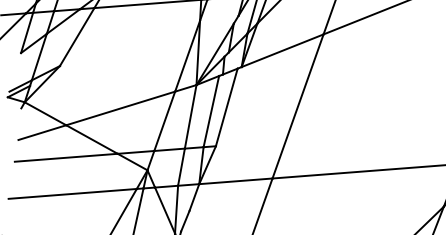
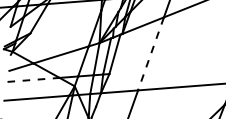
line: (298, 105) -> (151, 53), solid -> dashed
line: (68, 156) -> (34, 79), solid -> dashed

